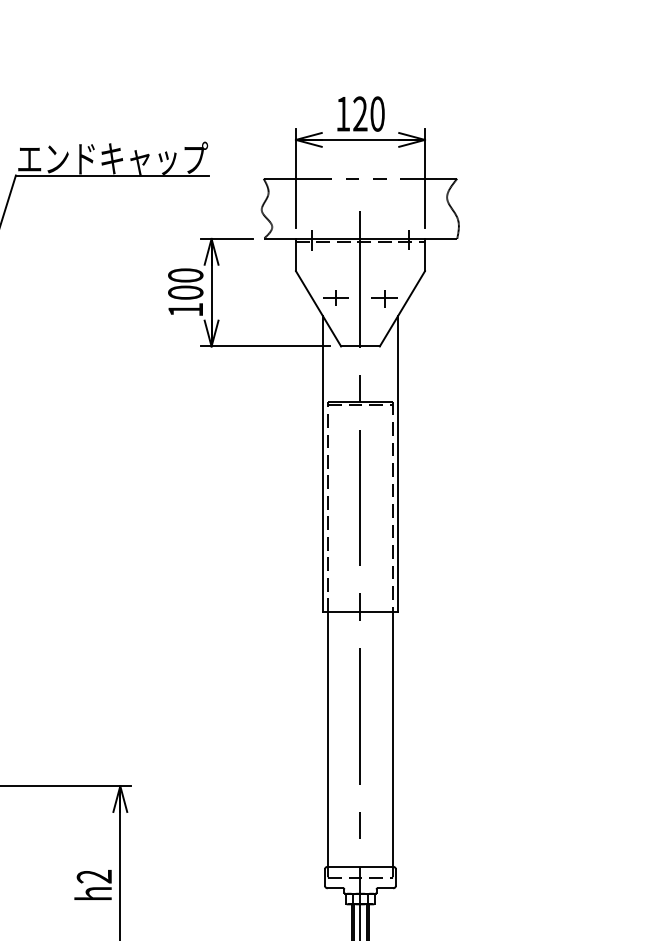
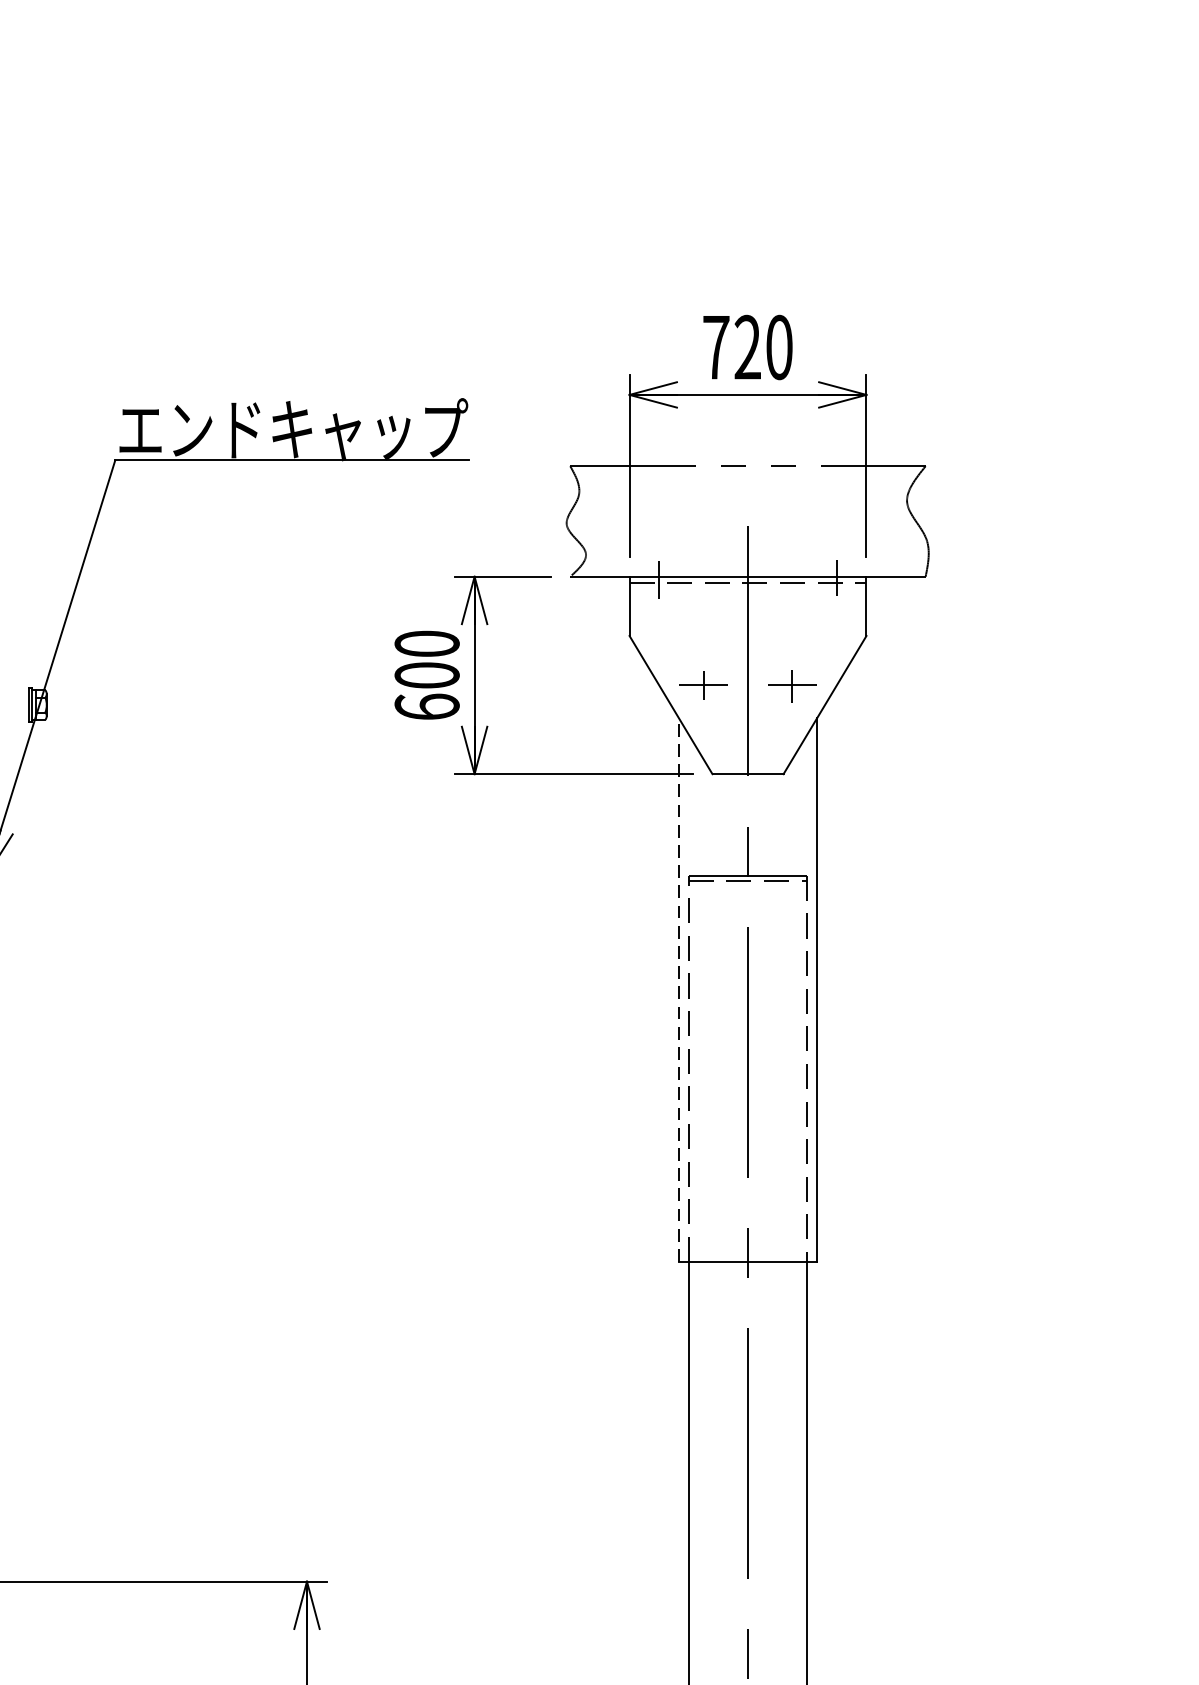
text: (343, 114) -> (716, 348), 120 -> 720
text: (185, 309) -> (426, 706), 100 -> 600
line: (322, 463) -> (678, 989), solid -> dashed

